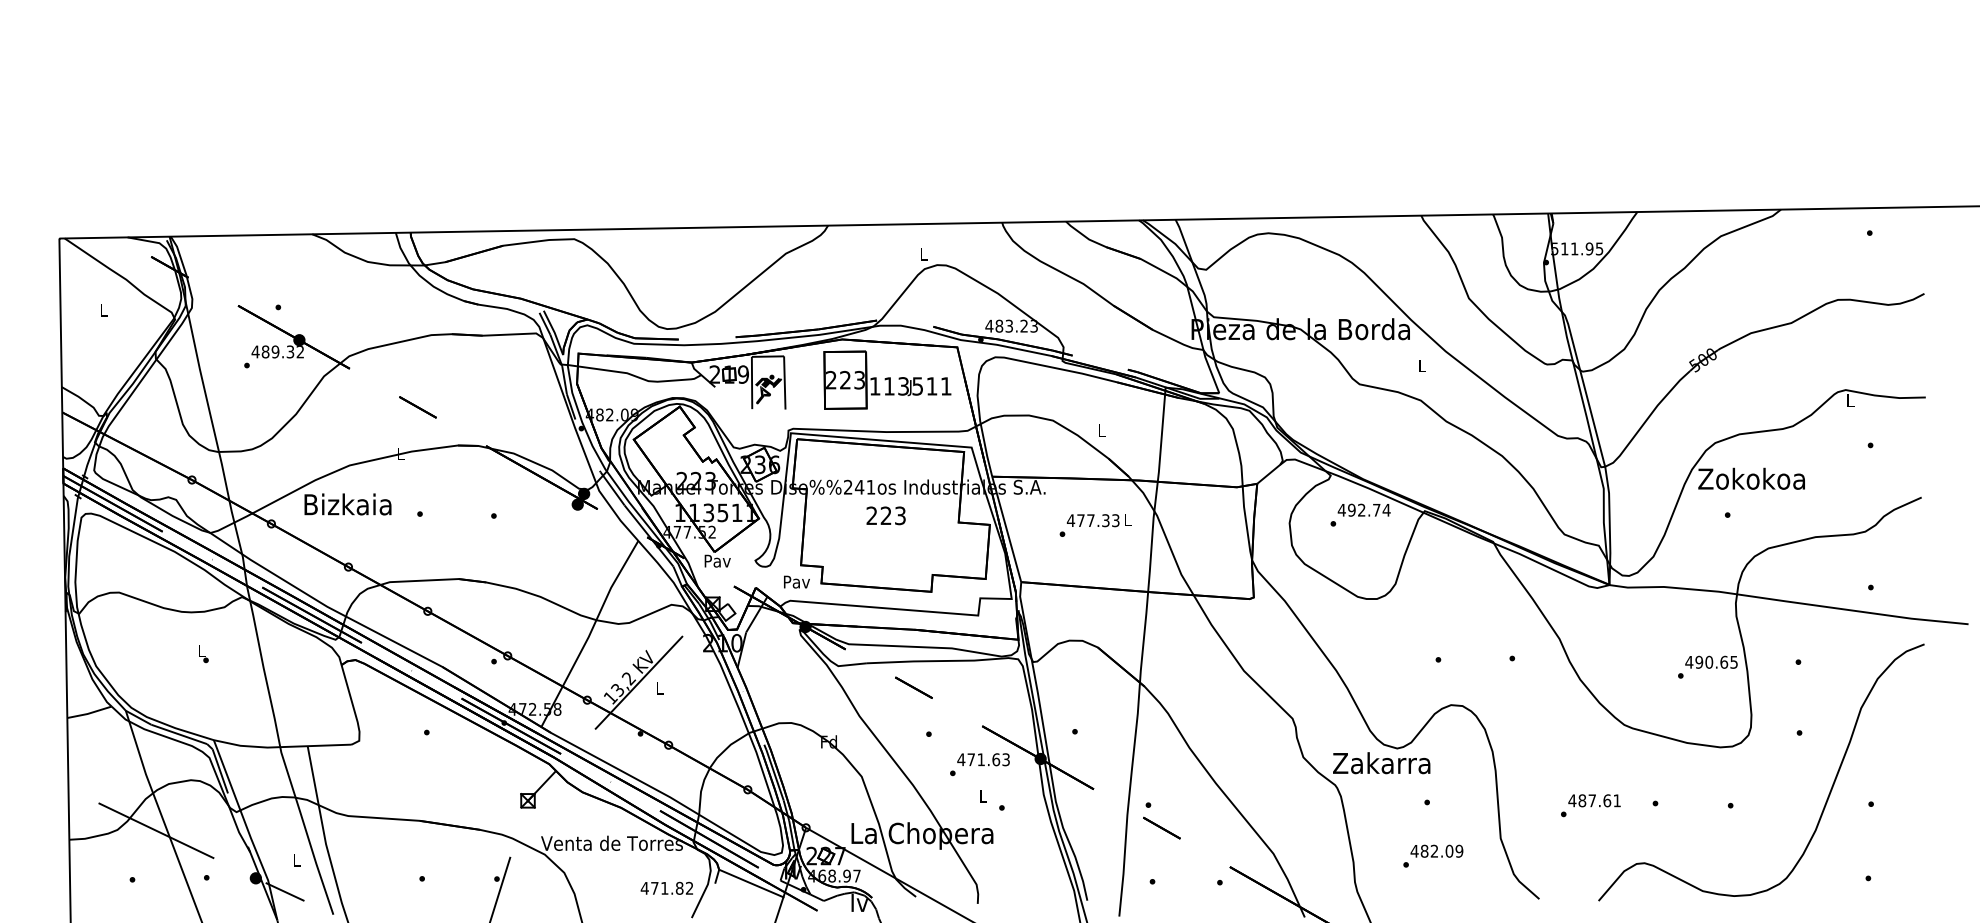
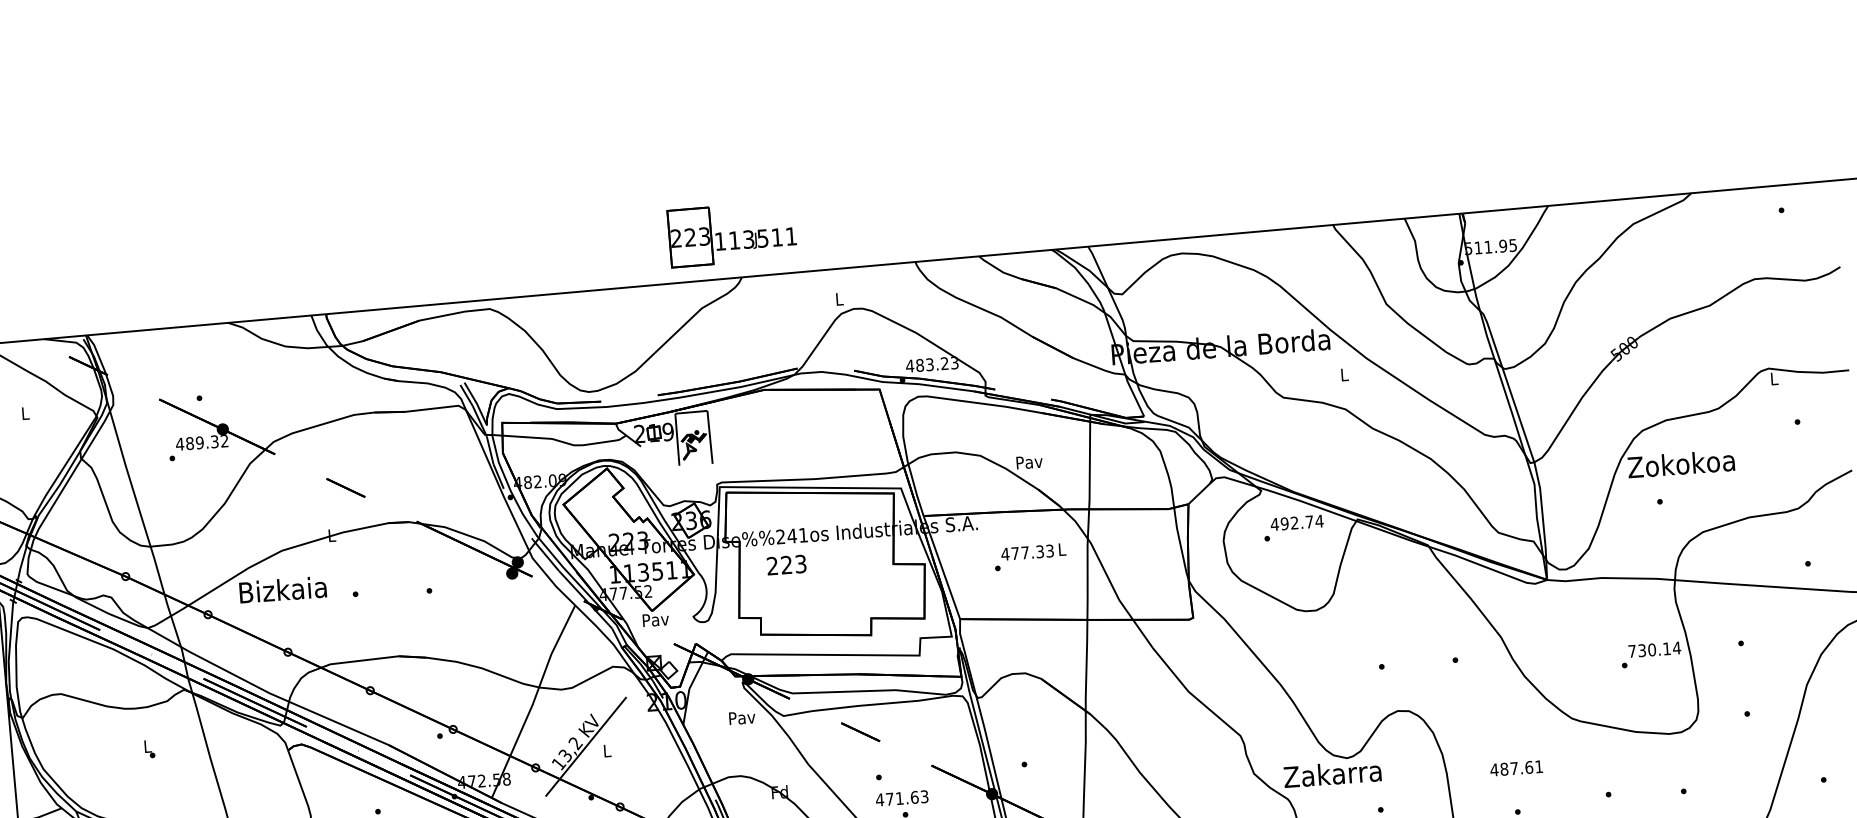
part: (887, 379) -> (732, 233), moved
text: (1101, 430) -> (1029, 462), L -> Pav
text: (885, 515) -> (786, 564), moved
text: (796, 581) -> (741, 717), moved
text: (1711, 661) -> (1654, 648), 490.65 -> 730.14
text: (983, 759) -> (902, 798), moved
text: (1594, 800) -> (1516, 768), moved

